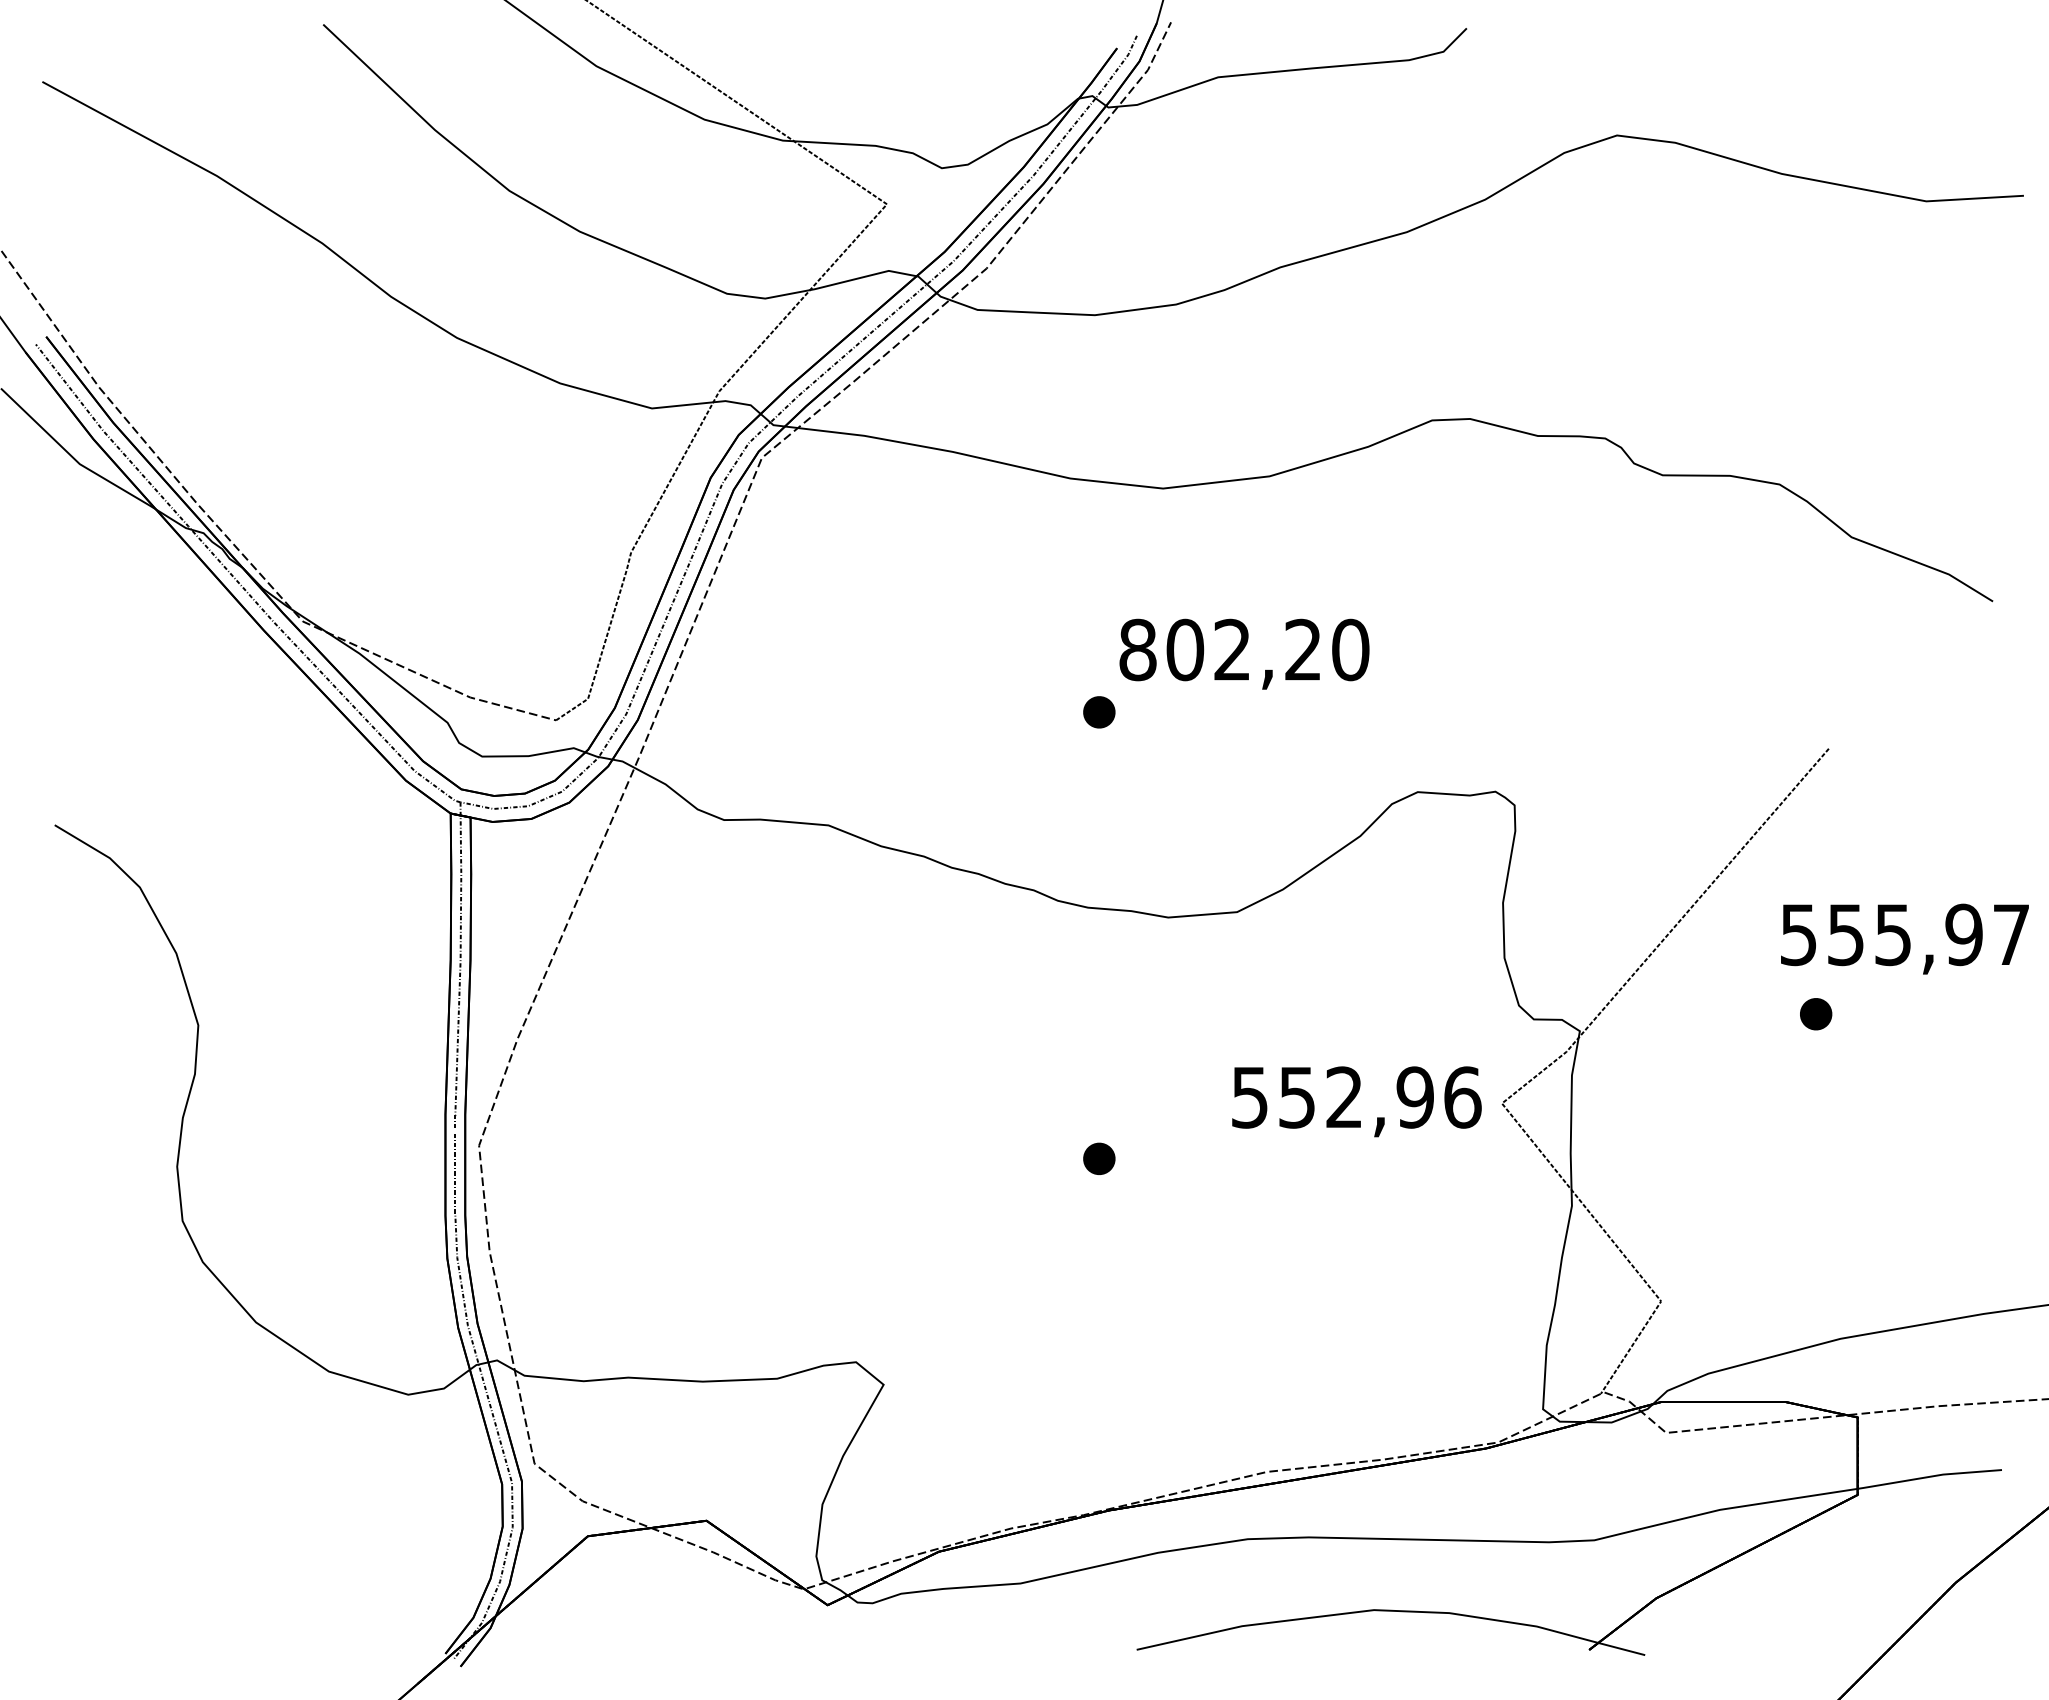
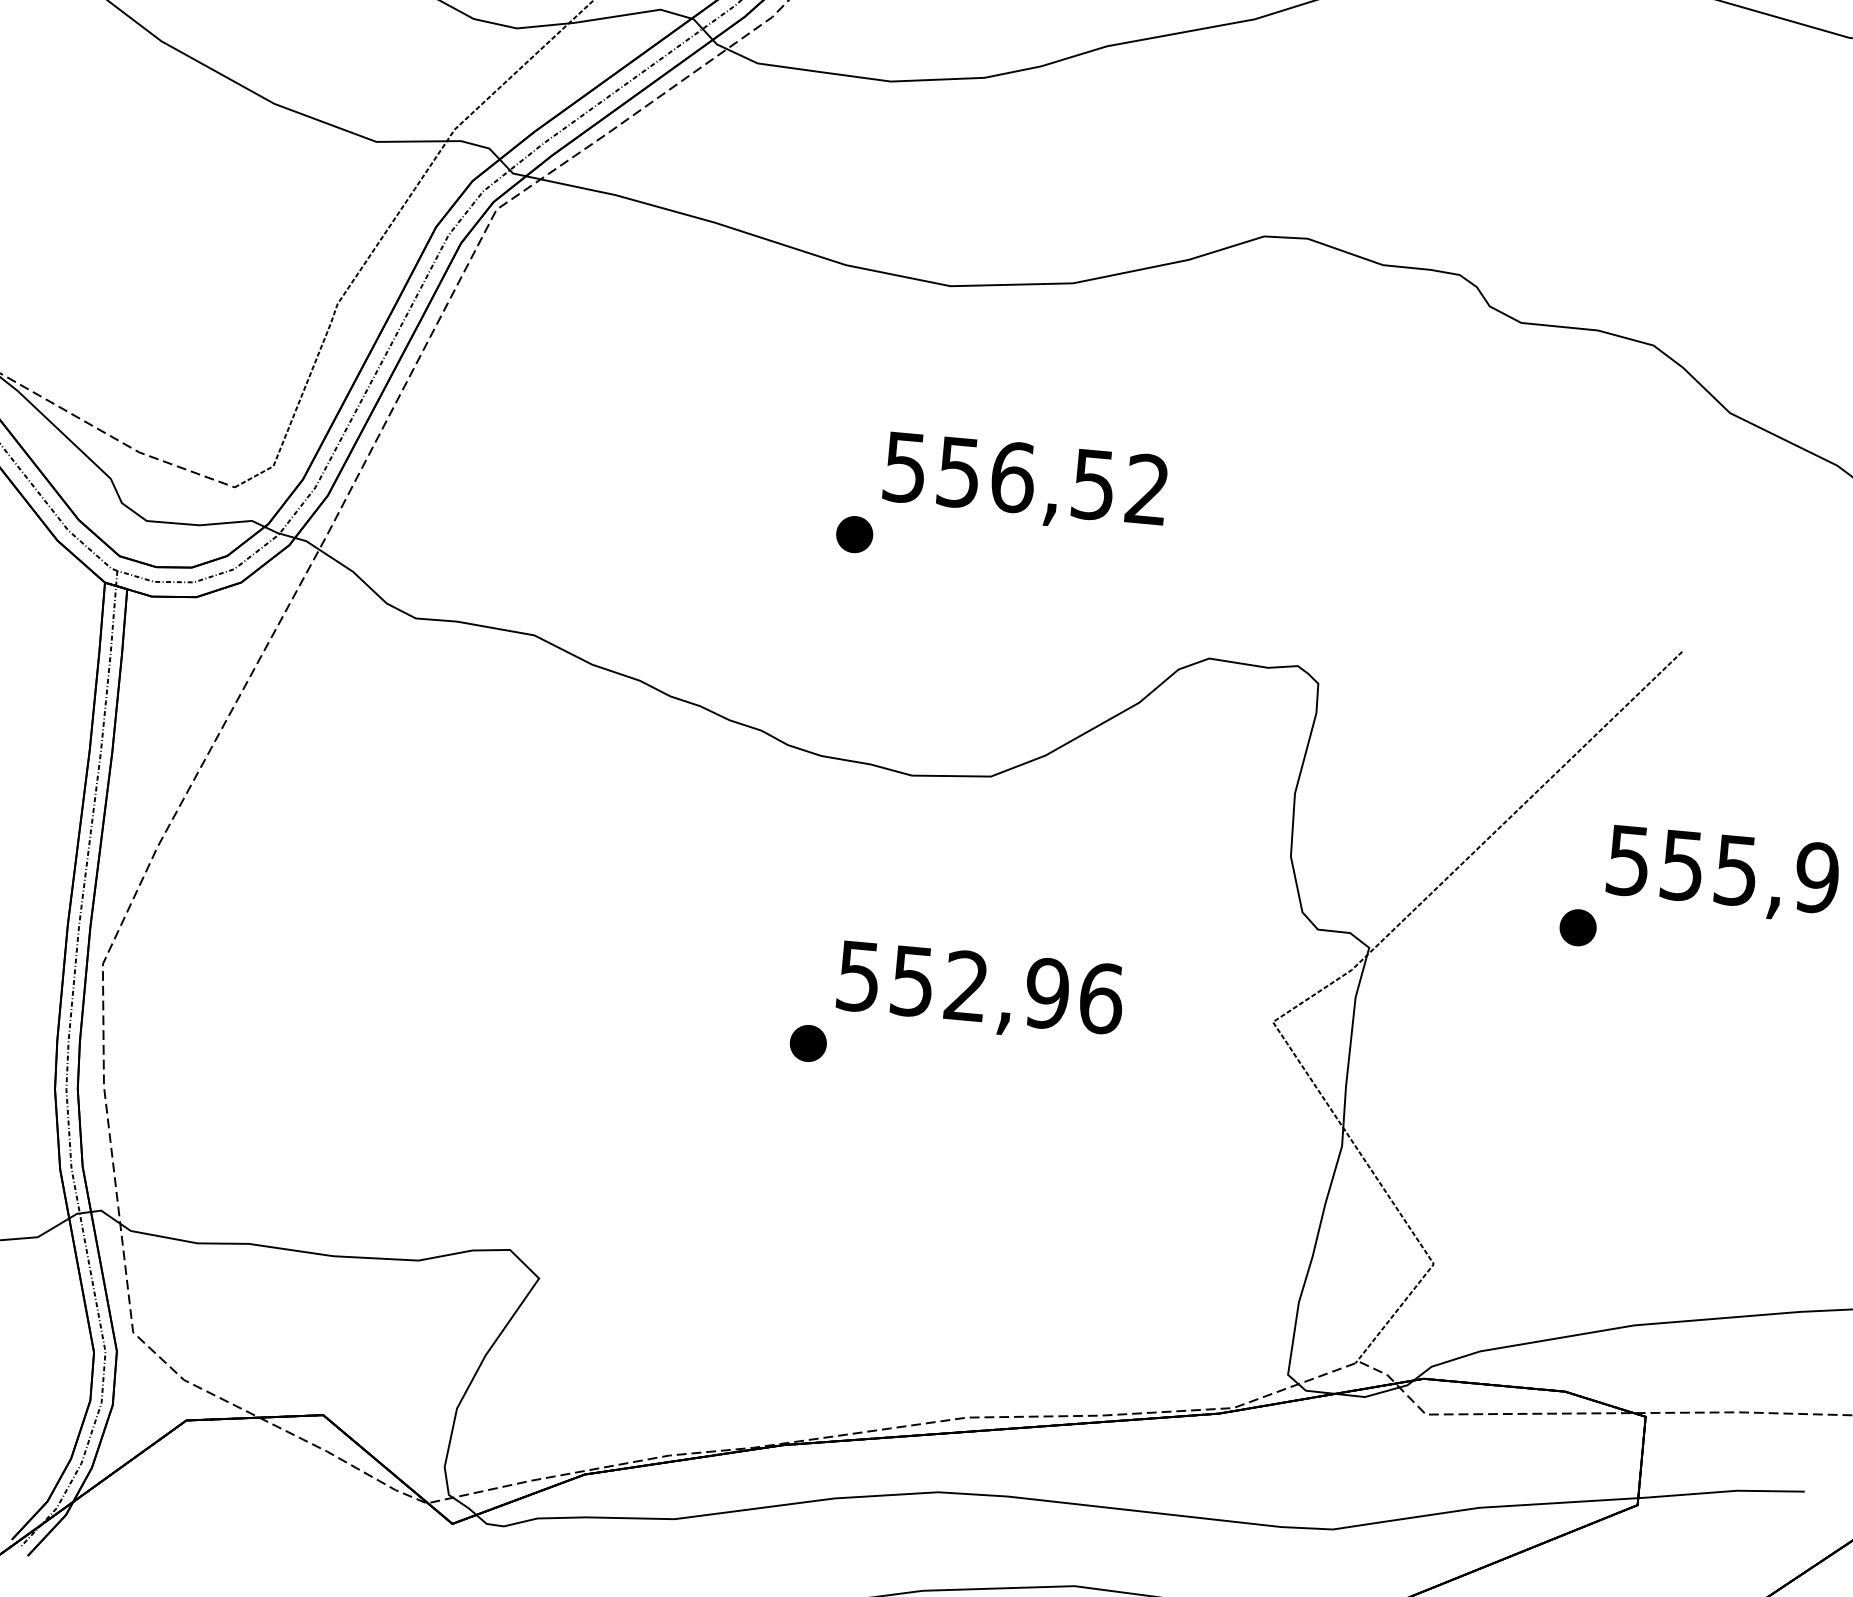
text: (1244, 649) -> (1026, 478), 802,20 -> 556,52
part: (1816, 1014) -> (1578, 928), moved
text: (1356, 1101) -> (979, 991), moved

